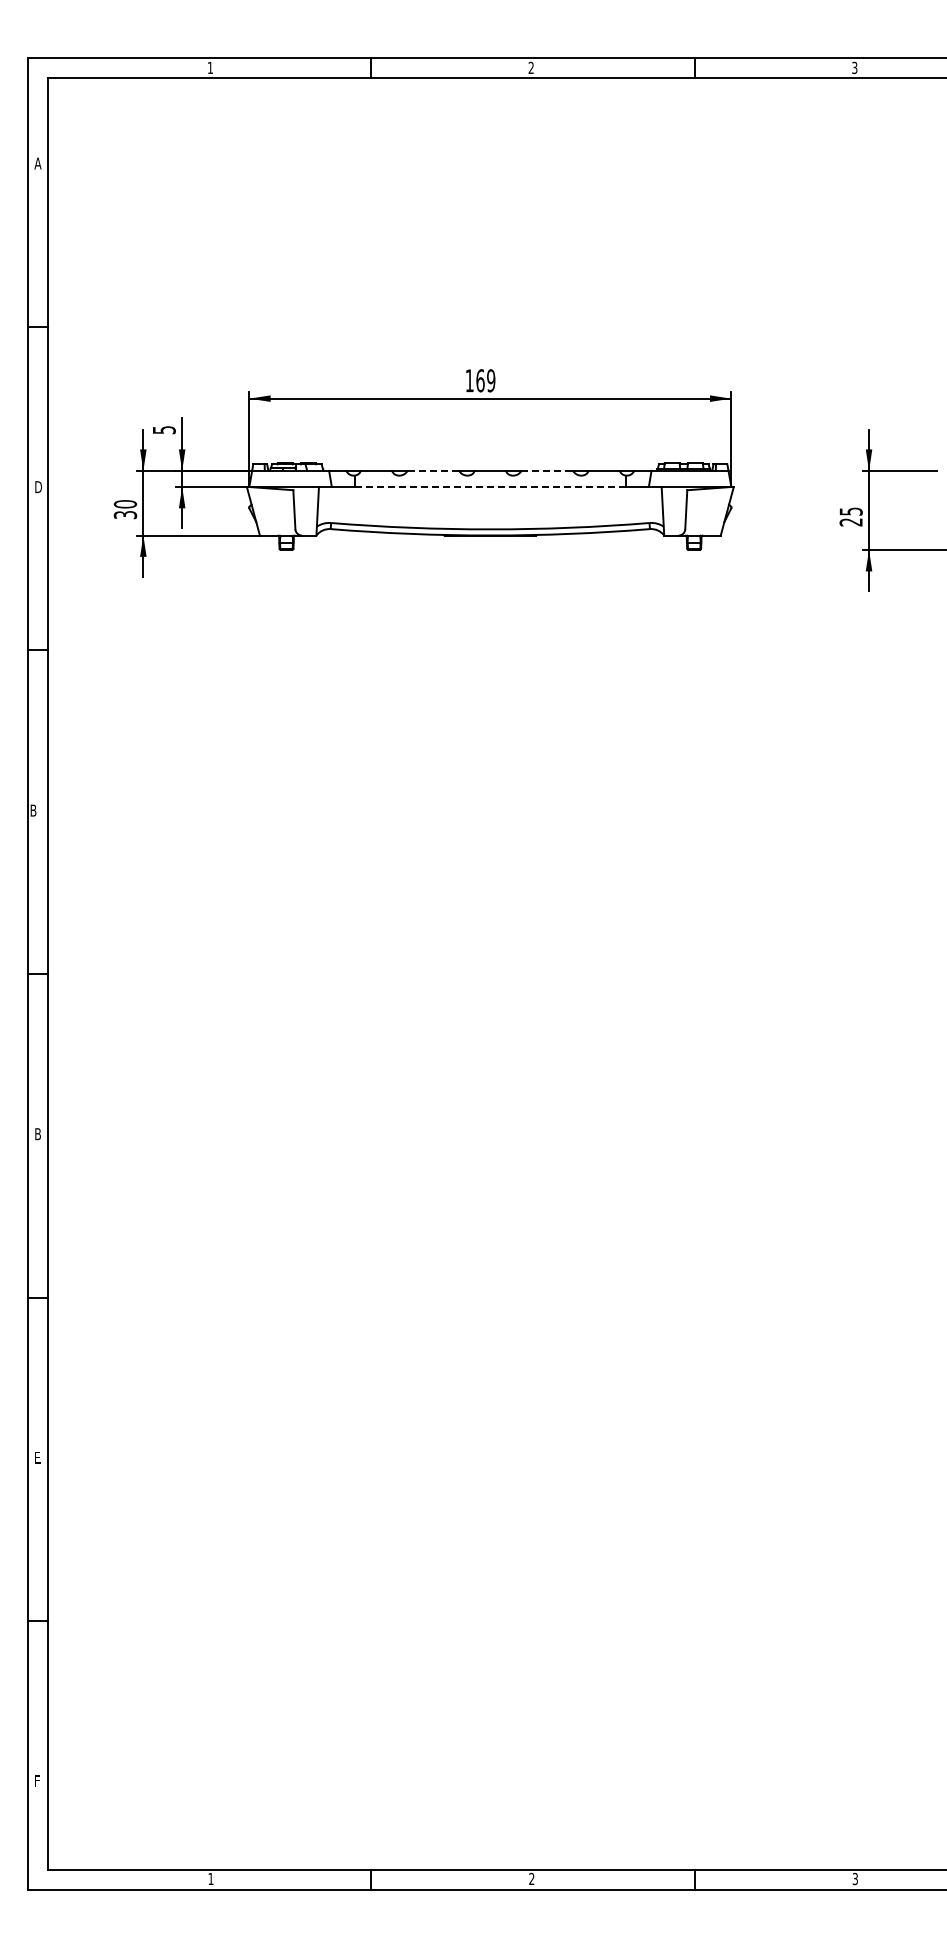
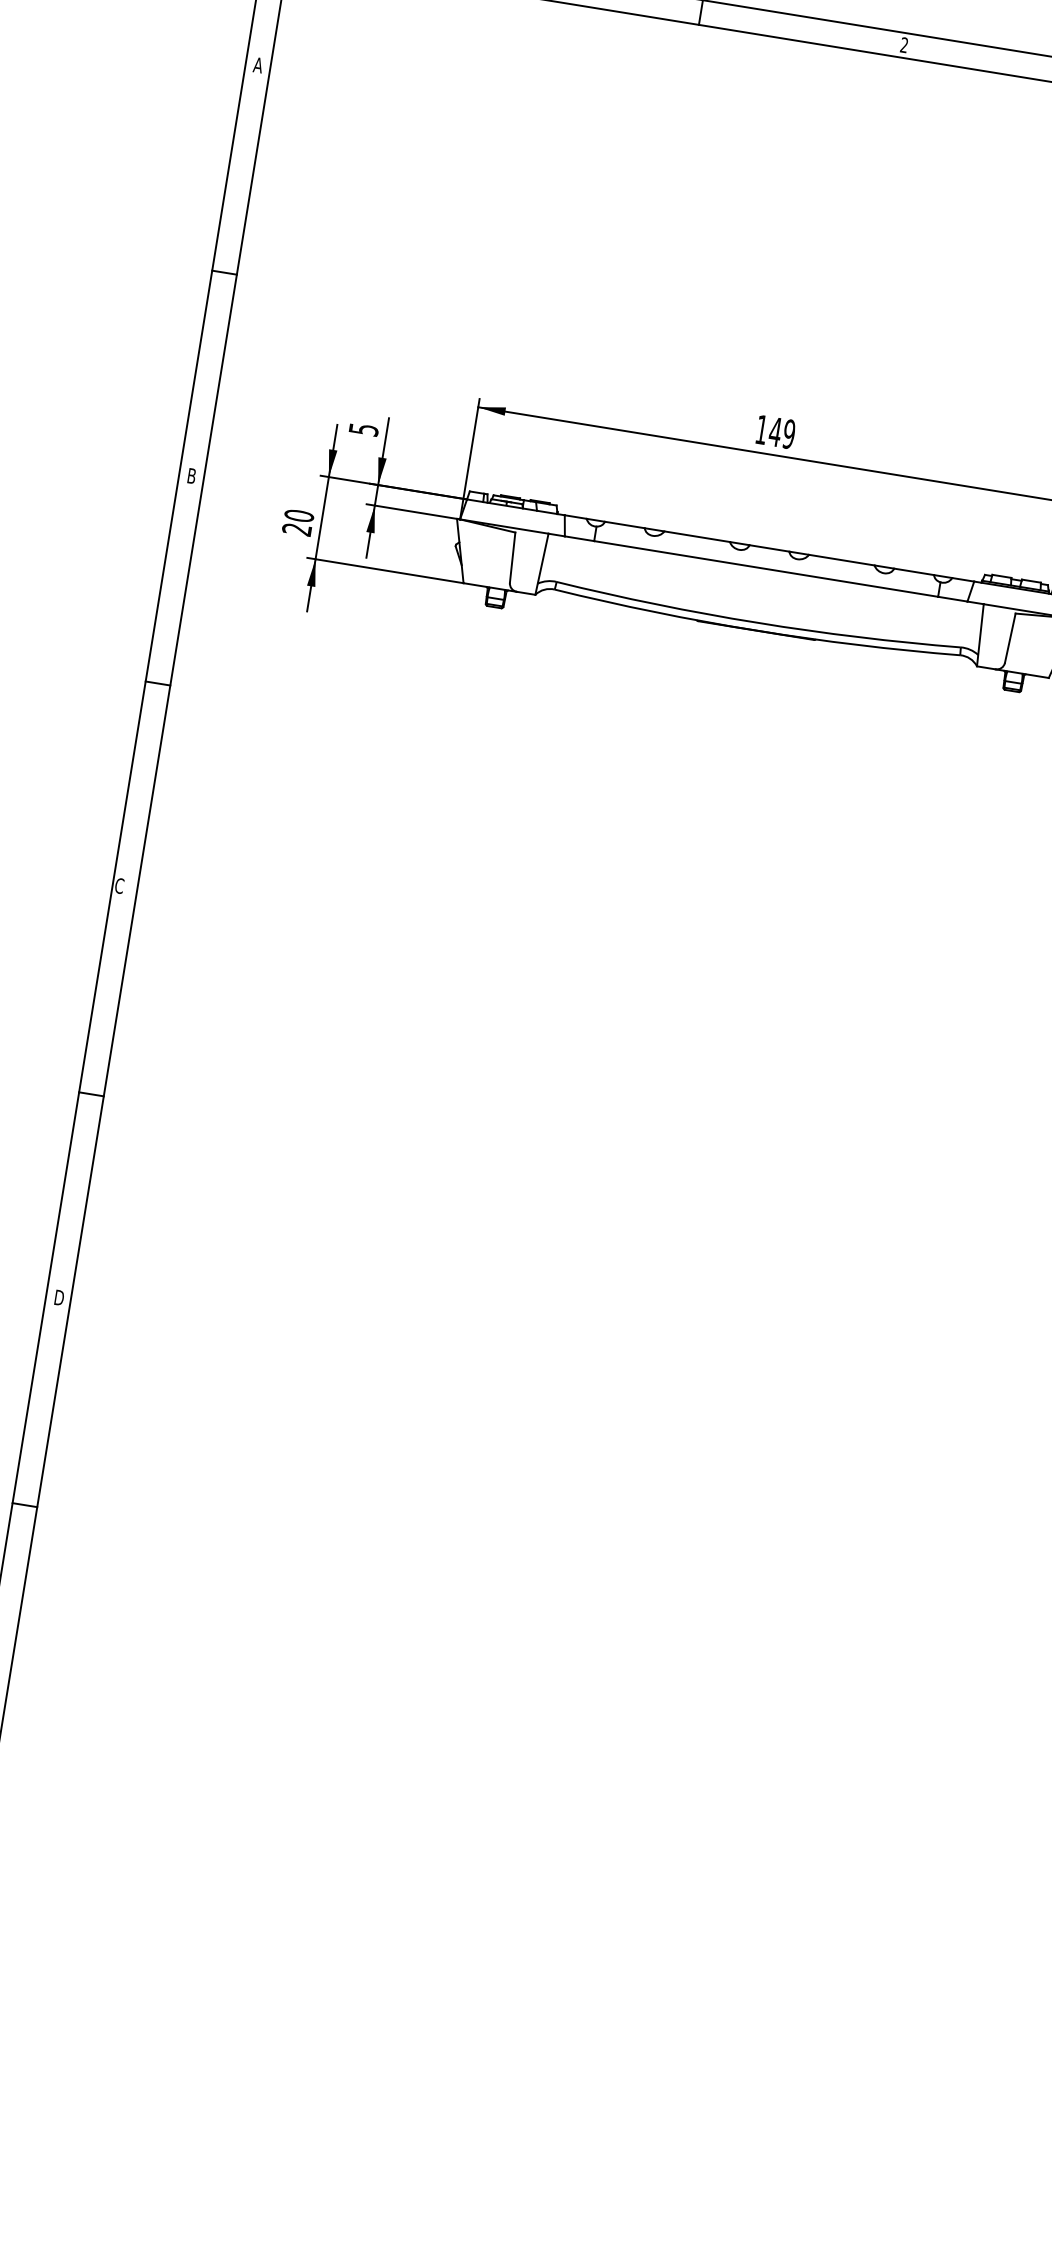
text: (480, 380) -> (775, 431), 169 -> 149
line: (433, 470) -> (697, 536), dashed -> solid
line: (547, 470) -> (842, 559), dashed -> solid
text: (38, 487) -> (192, 476), D -> B
line: (489, 487) -> (765, 569), dashed -> solid
text: (125, 515) -> (297, 530), 30 -> 20
text: (33, 810) -> (119, 885), B -> C
text: (38, 1134) -> (59, 1298), B -> D

